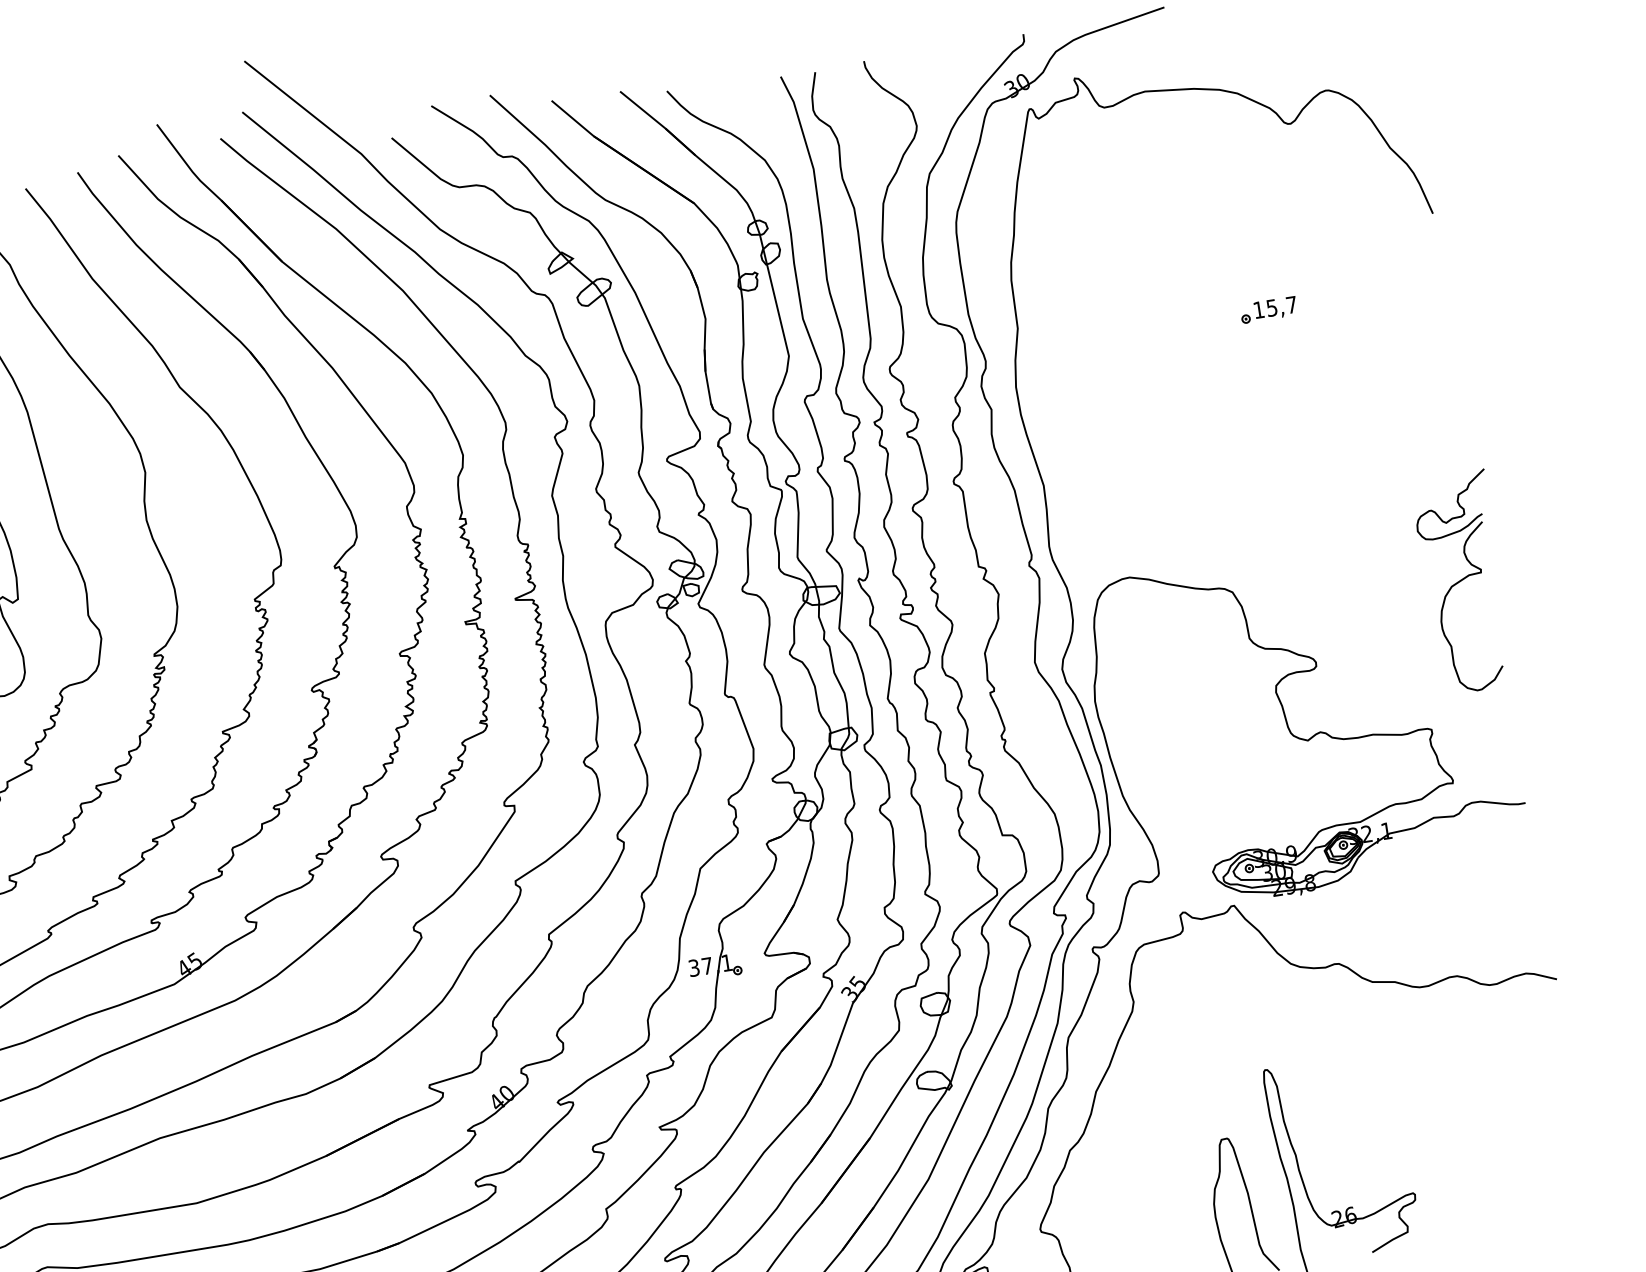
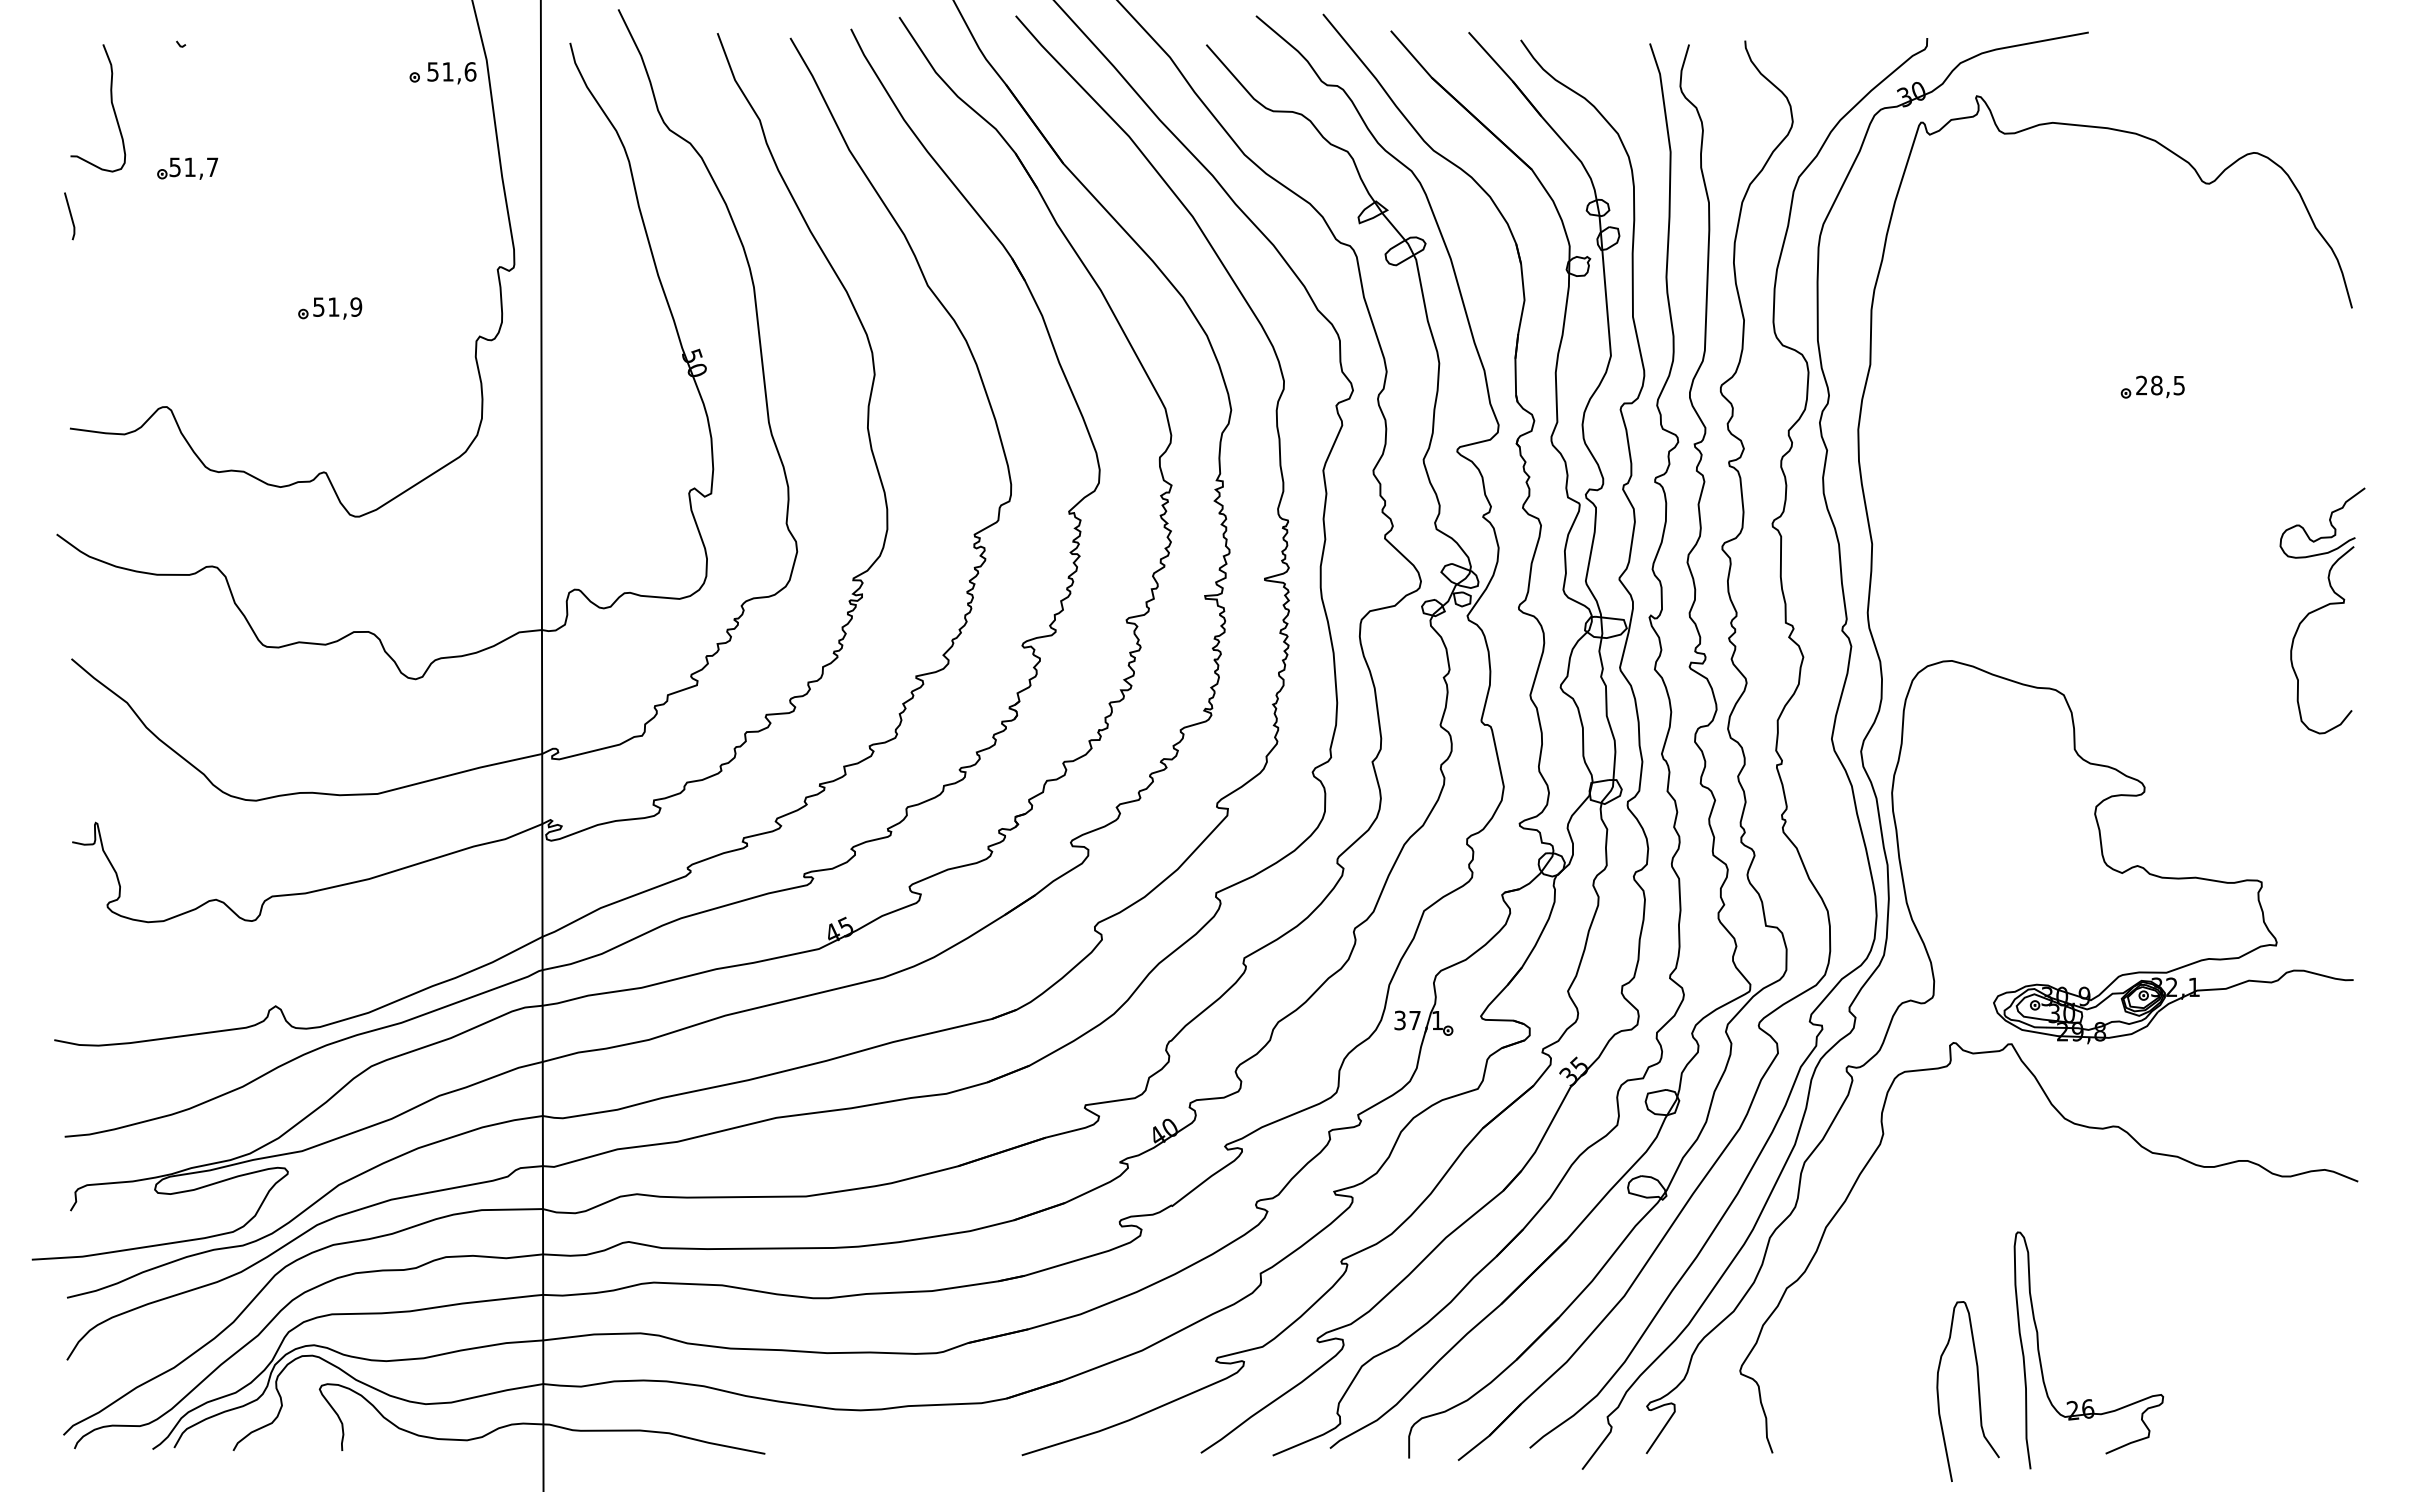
text: (1275, 307) -> (2160, 385), 15,7 -> 28,5
part: (1463, 582) -> (2322, 610), moved

